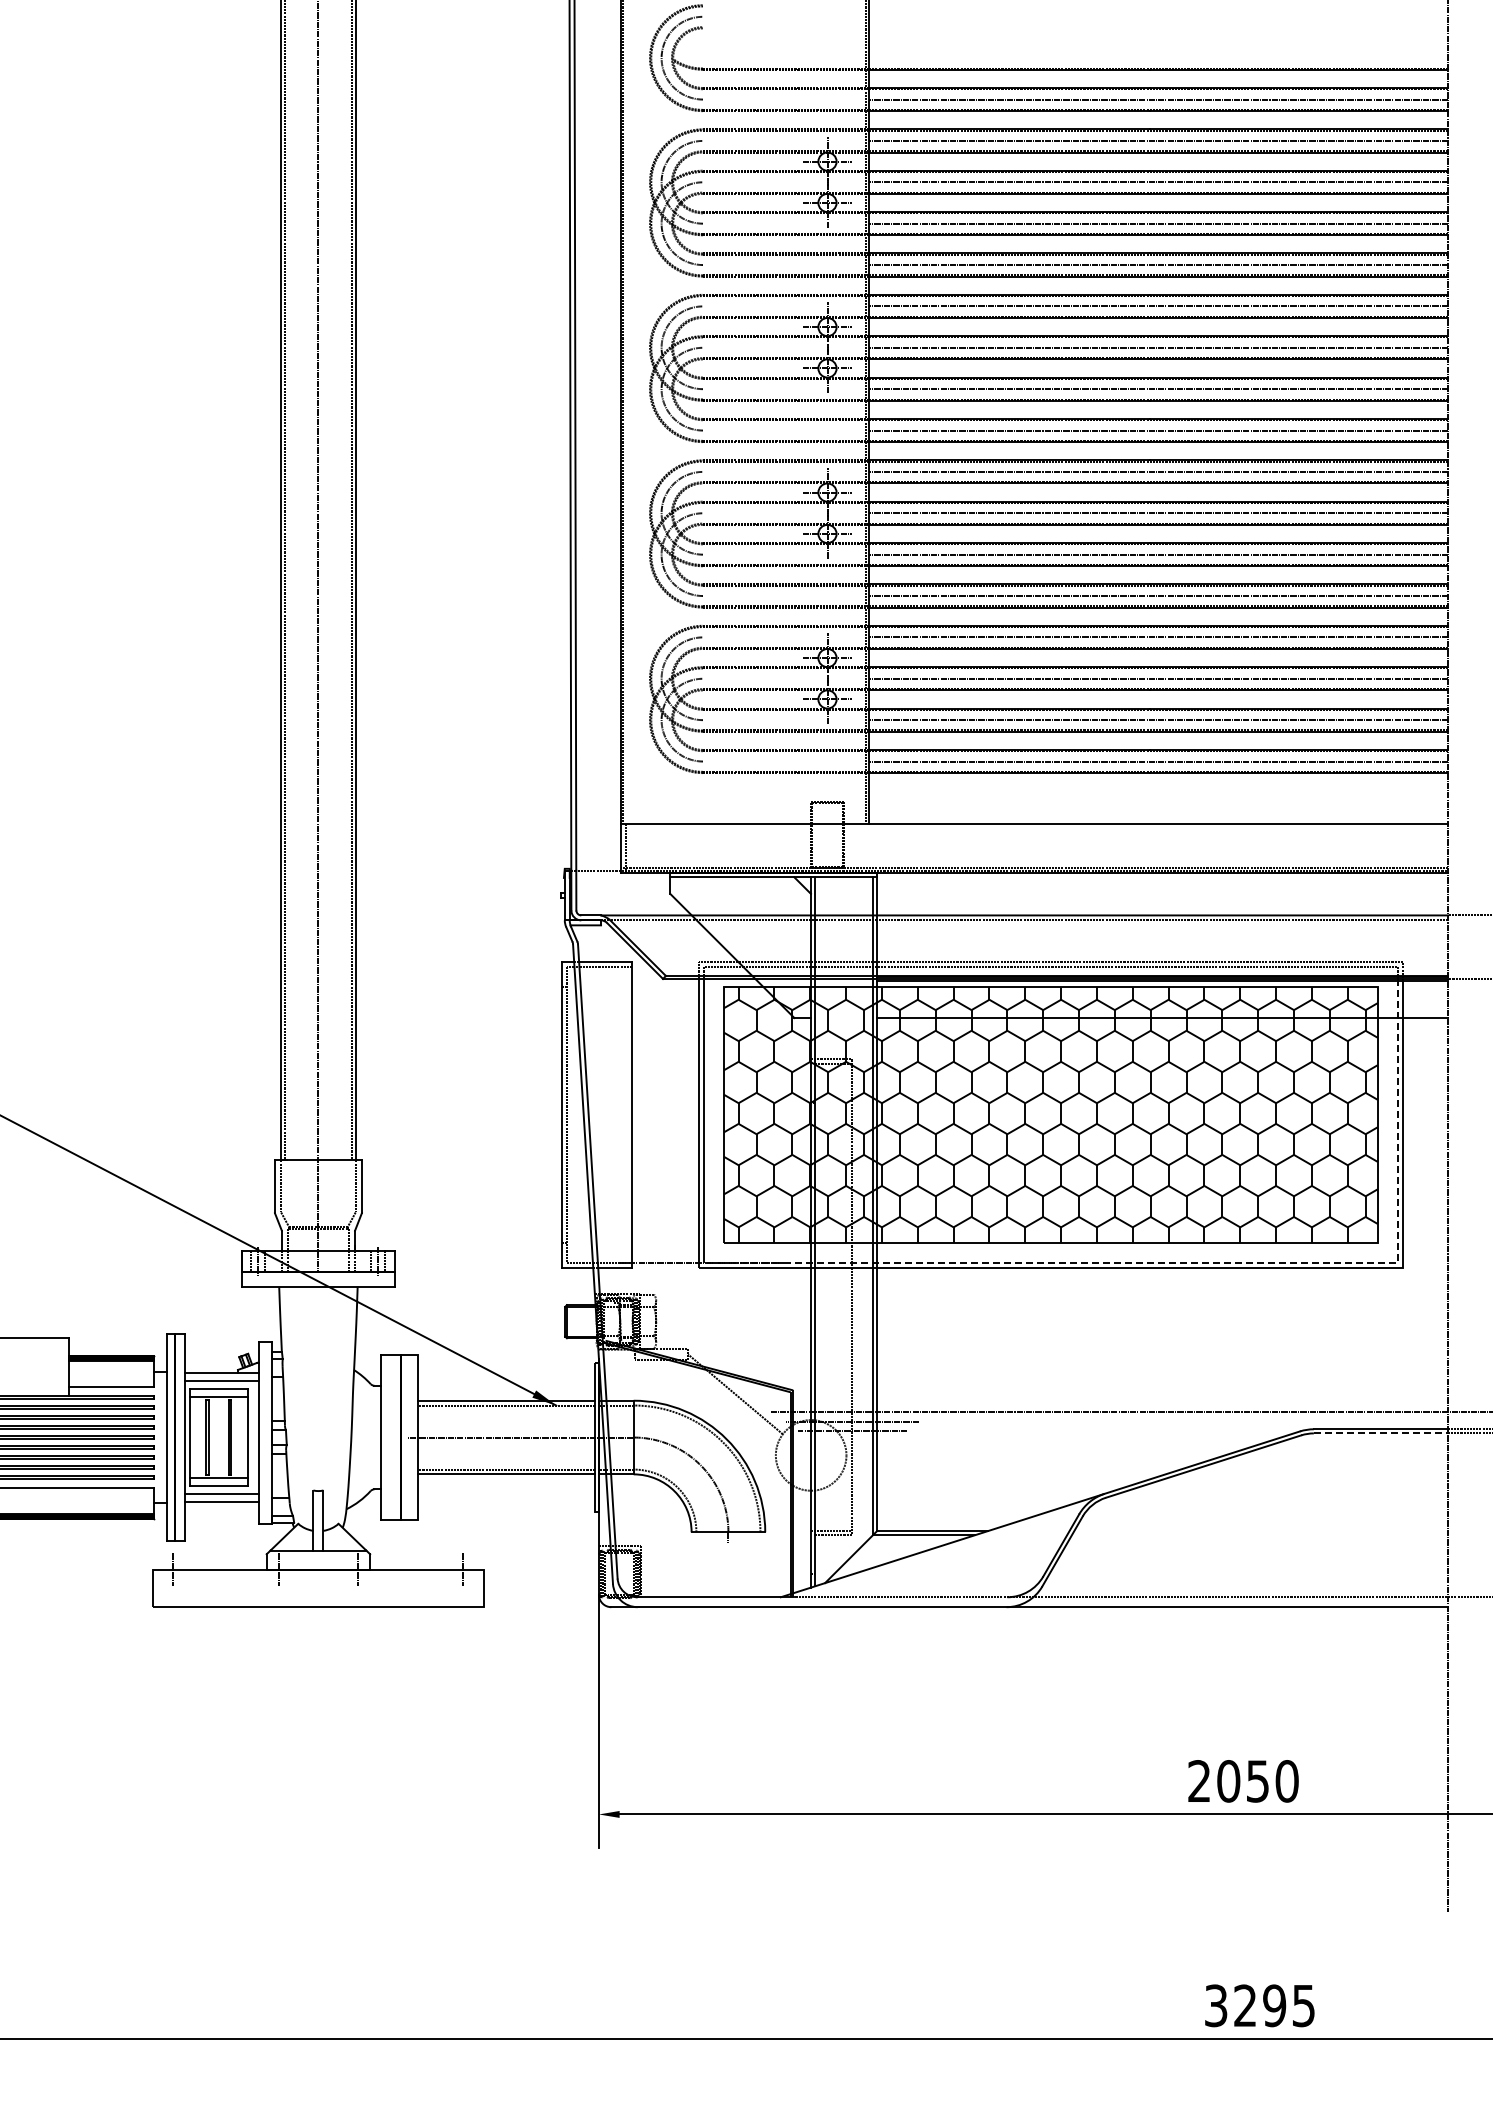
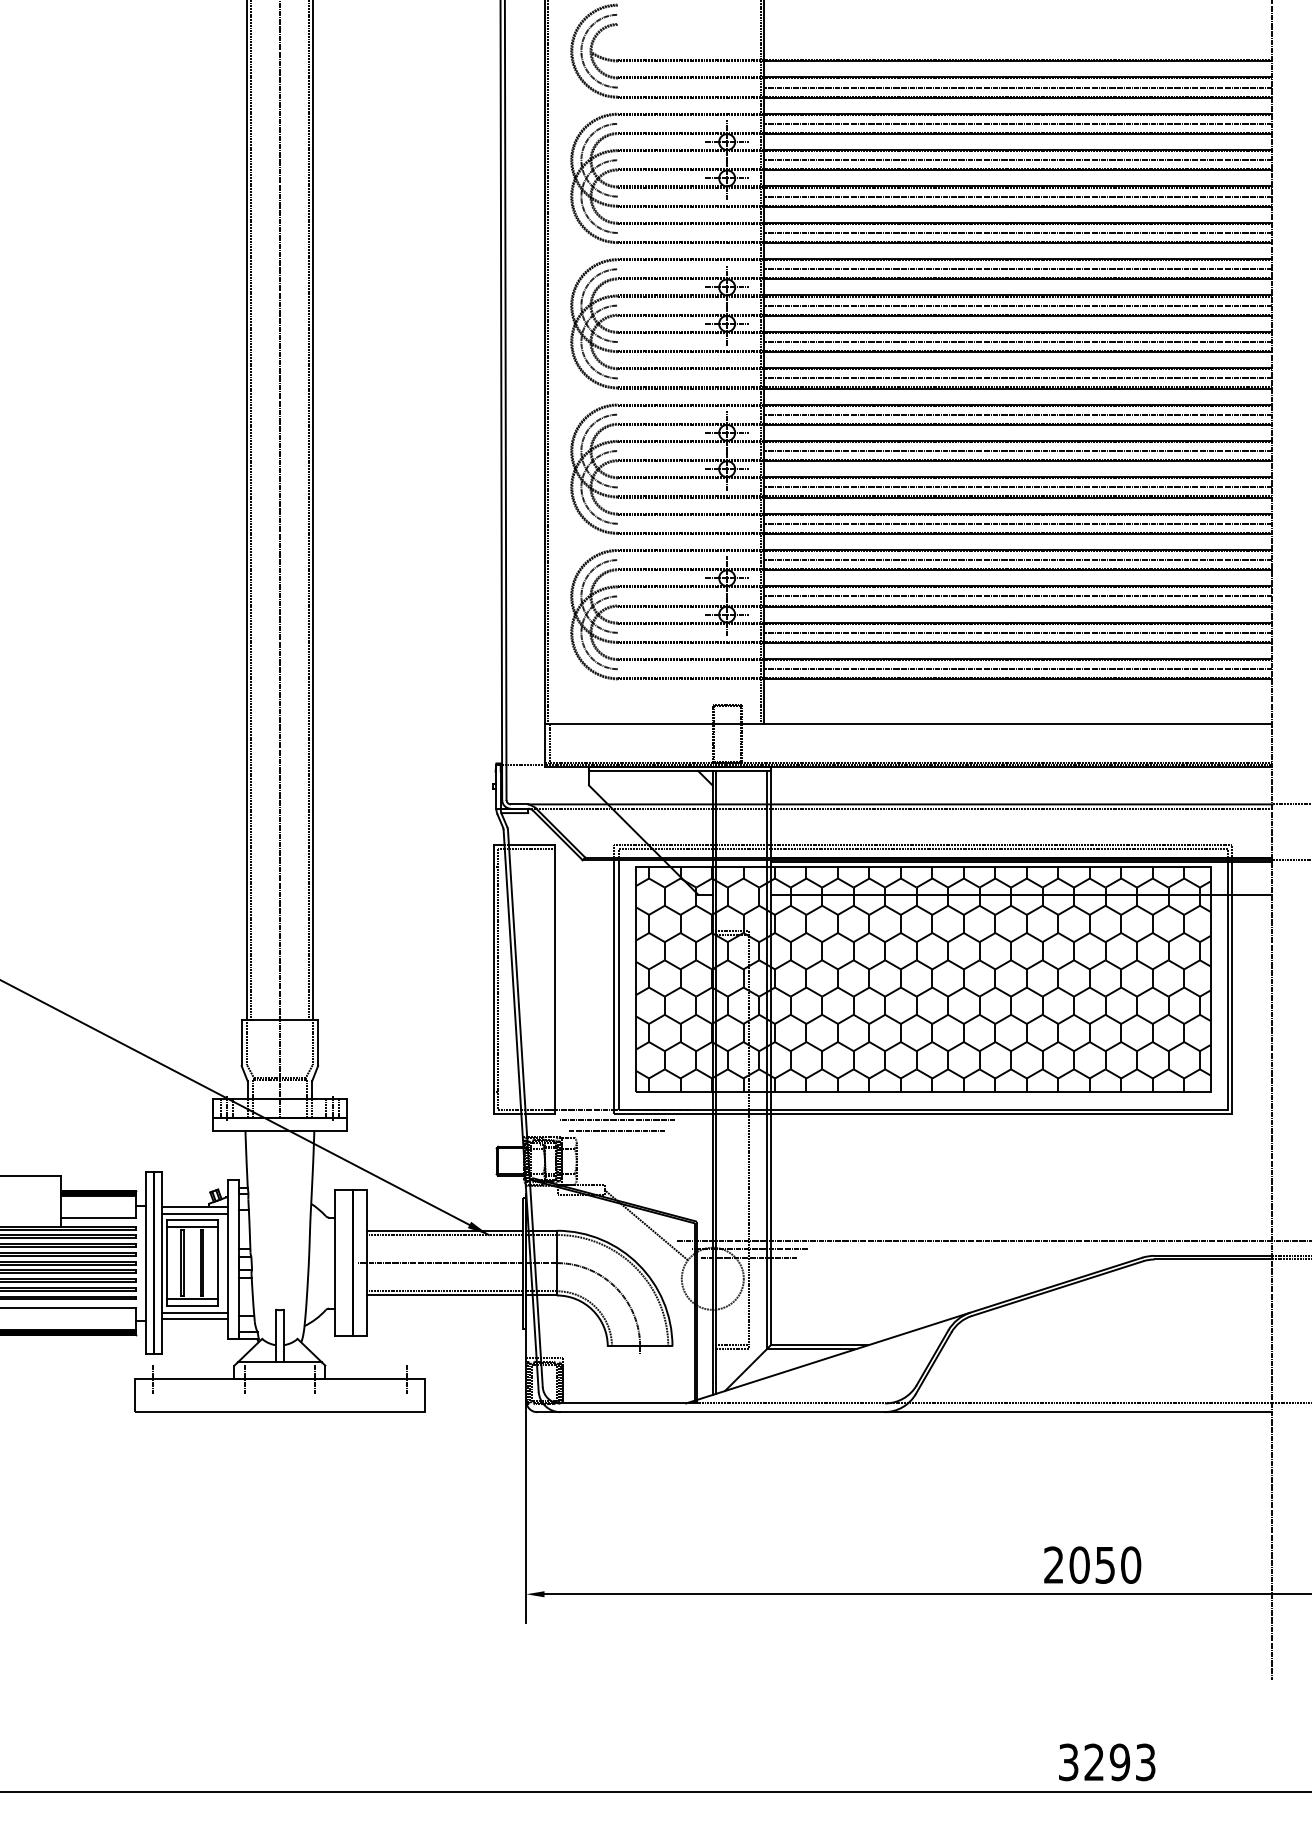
line: (1193, 1262) -> (1048, 1109), dashed -> solid
line: (701, 1275) -> (616, 1120), added
line: (701, 1287) -> (616, 1131), added
line: (1381, 1433) -> (1213, 1259), dashed -> solid
text: (1303, 2005) -> (1145, 1762), 3295 -> 3293

